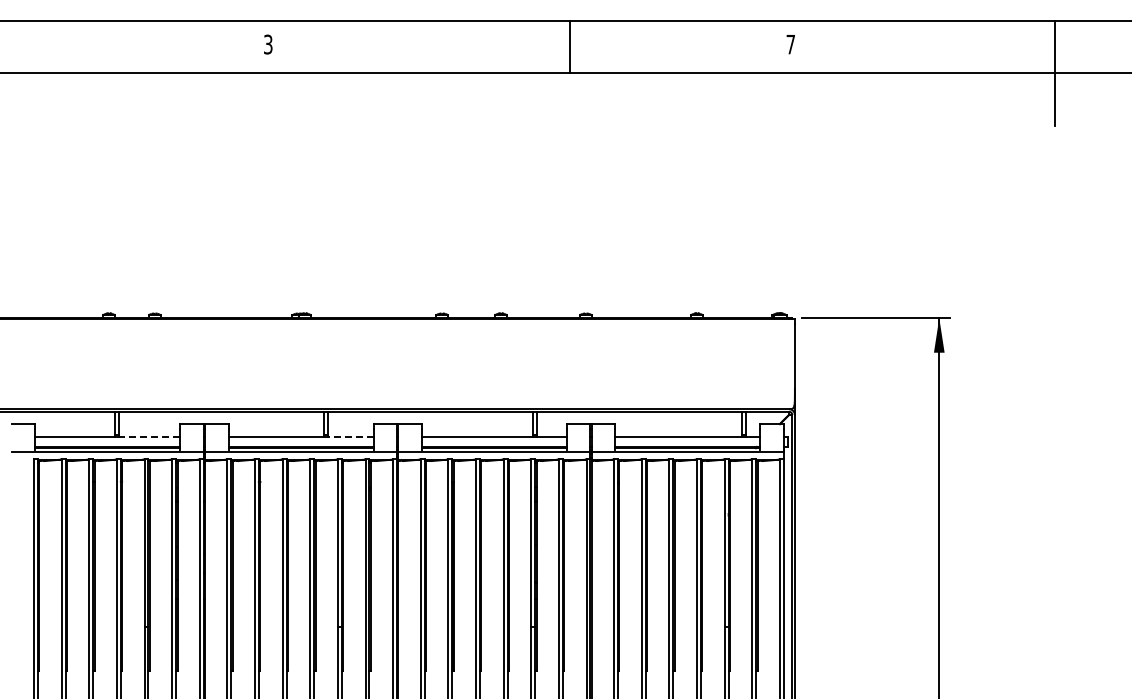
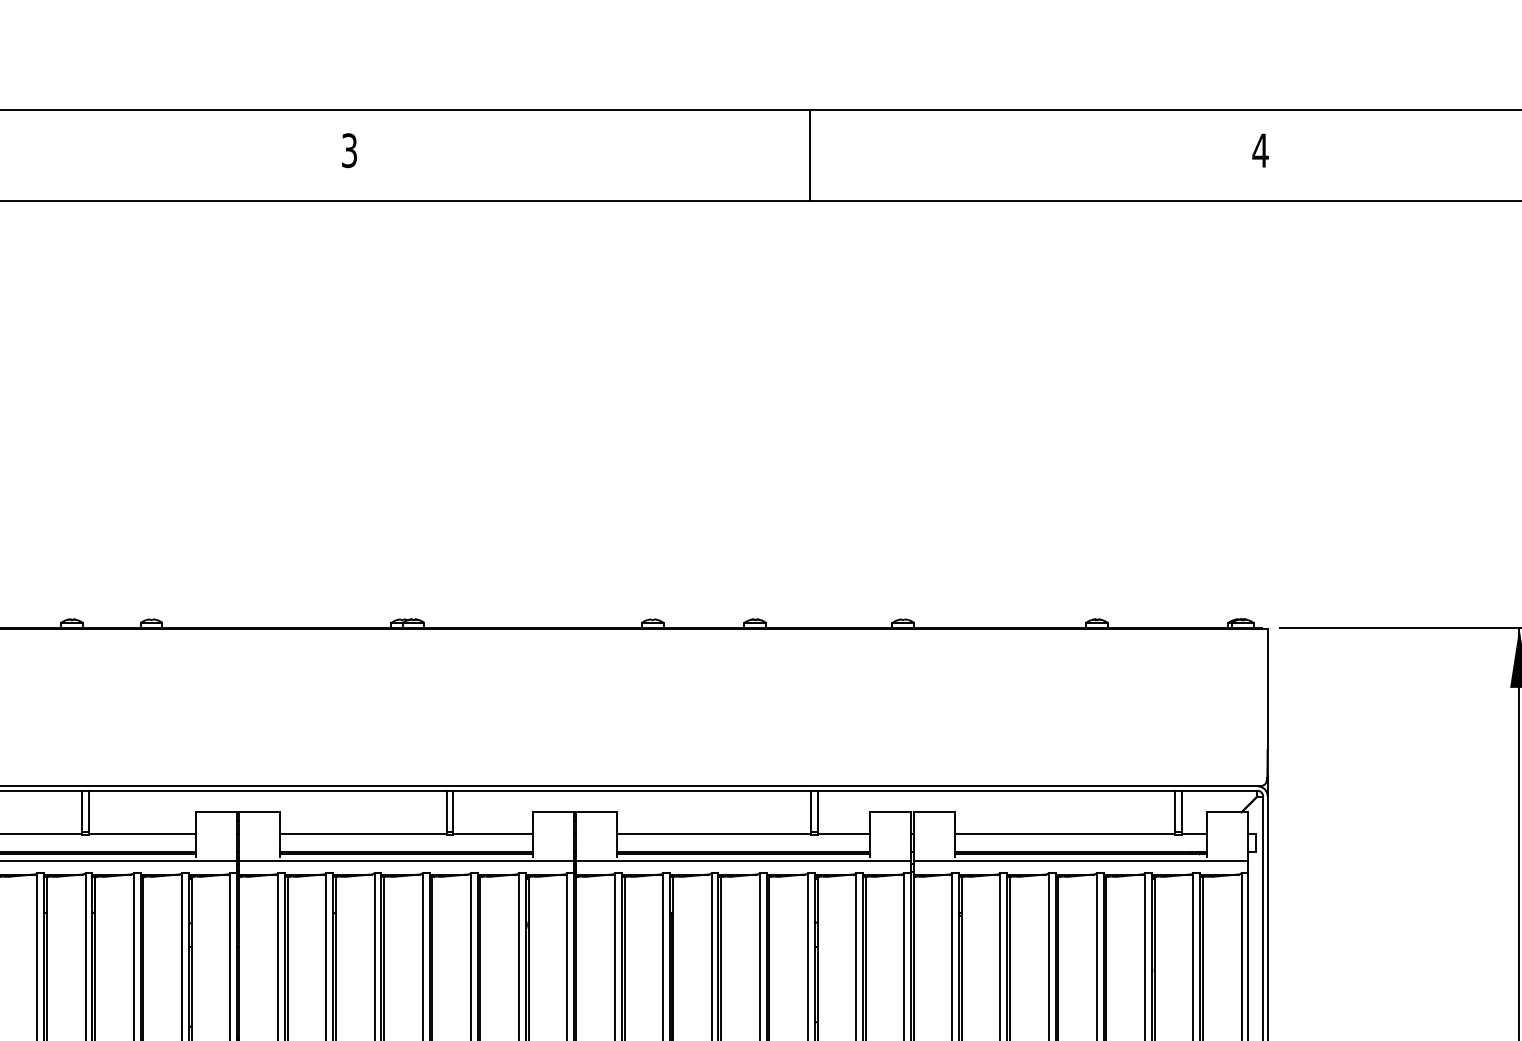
text: (790, 44) -> (1260, 150), 7 -> 4
line: (569, 47) -> (810, 155), moved
line: (149, 436) -> (142, 833), dashed -> solid
line: (350, 436) -> (492, 833), dashed -> solid

